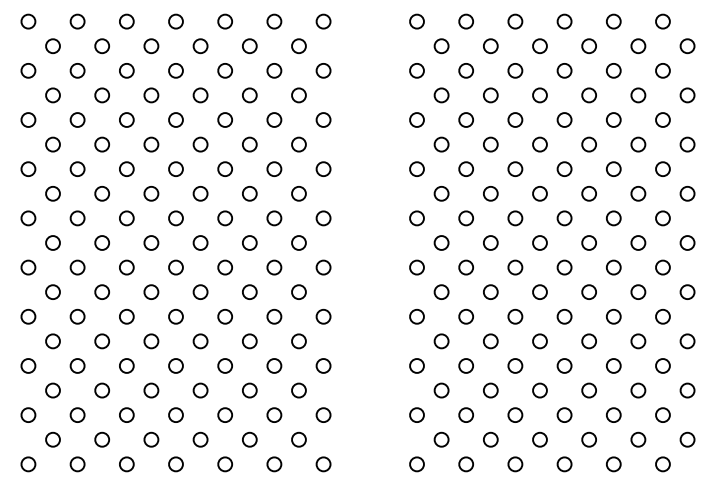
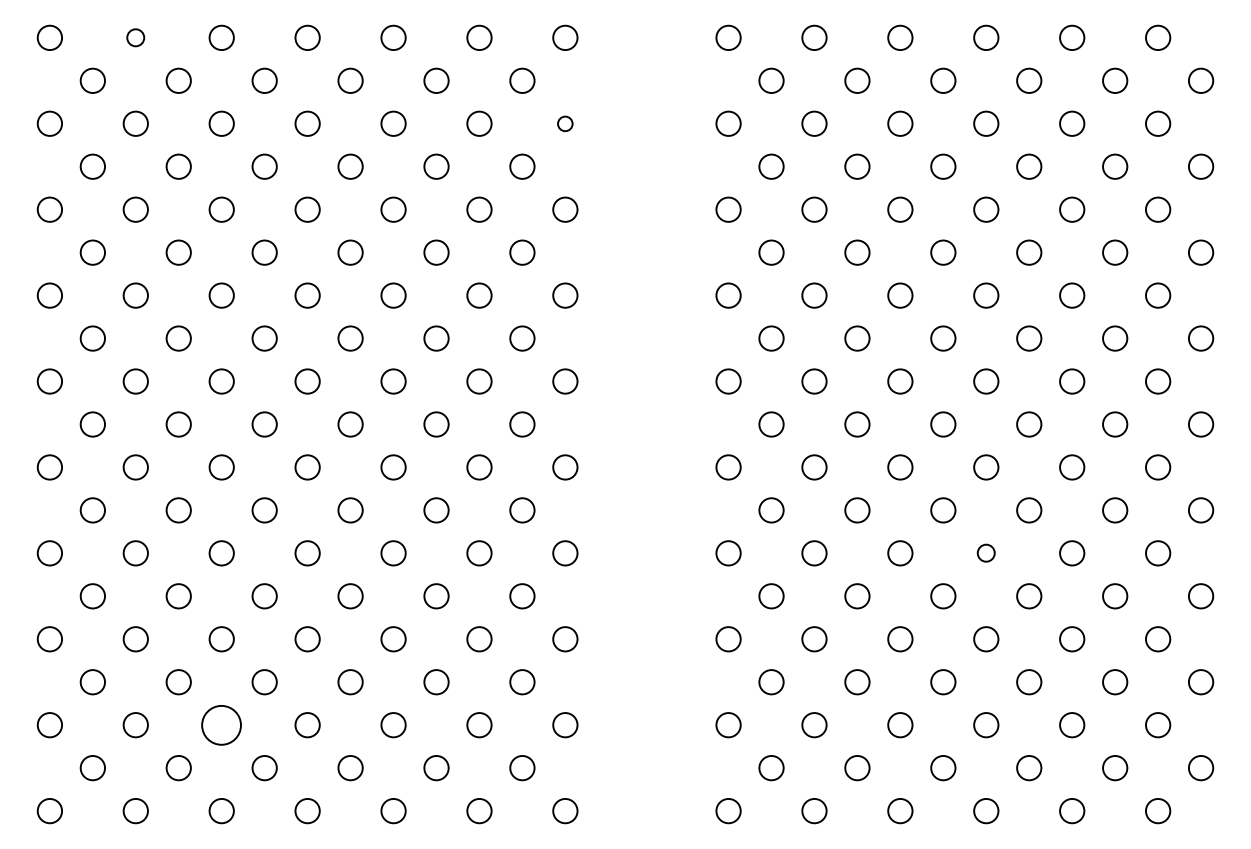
circle: (77, 21) -> (135, 37), size x0.7
circle: (323, 70) -> (565, 123), size x0.6
circle: (564, 316) -> (986, 552), size x0.7
circle: (126, 414) -> (221, 724), size x1.6

